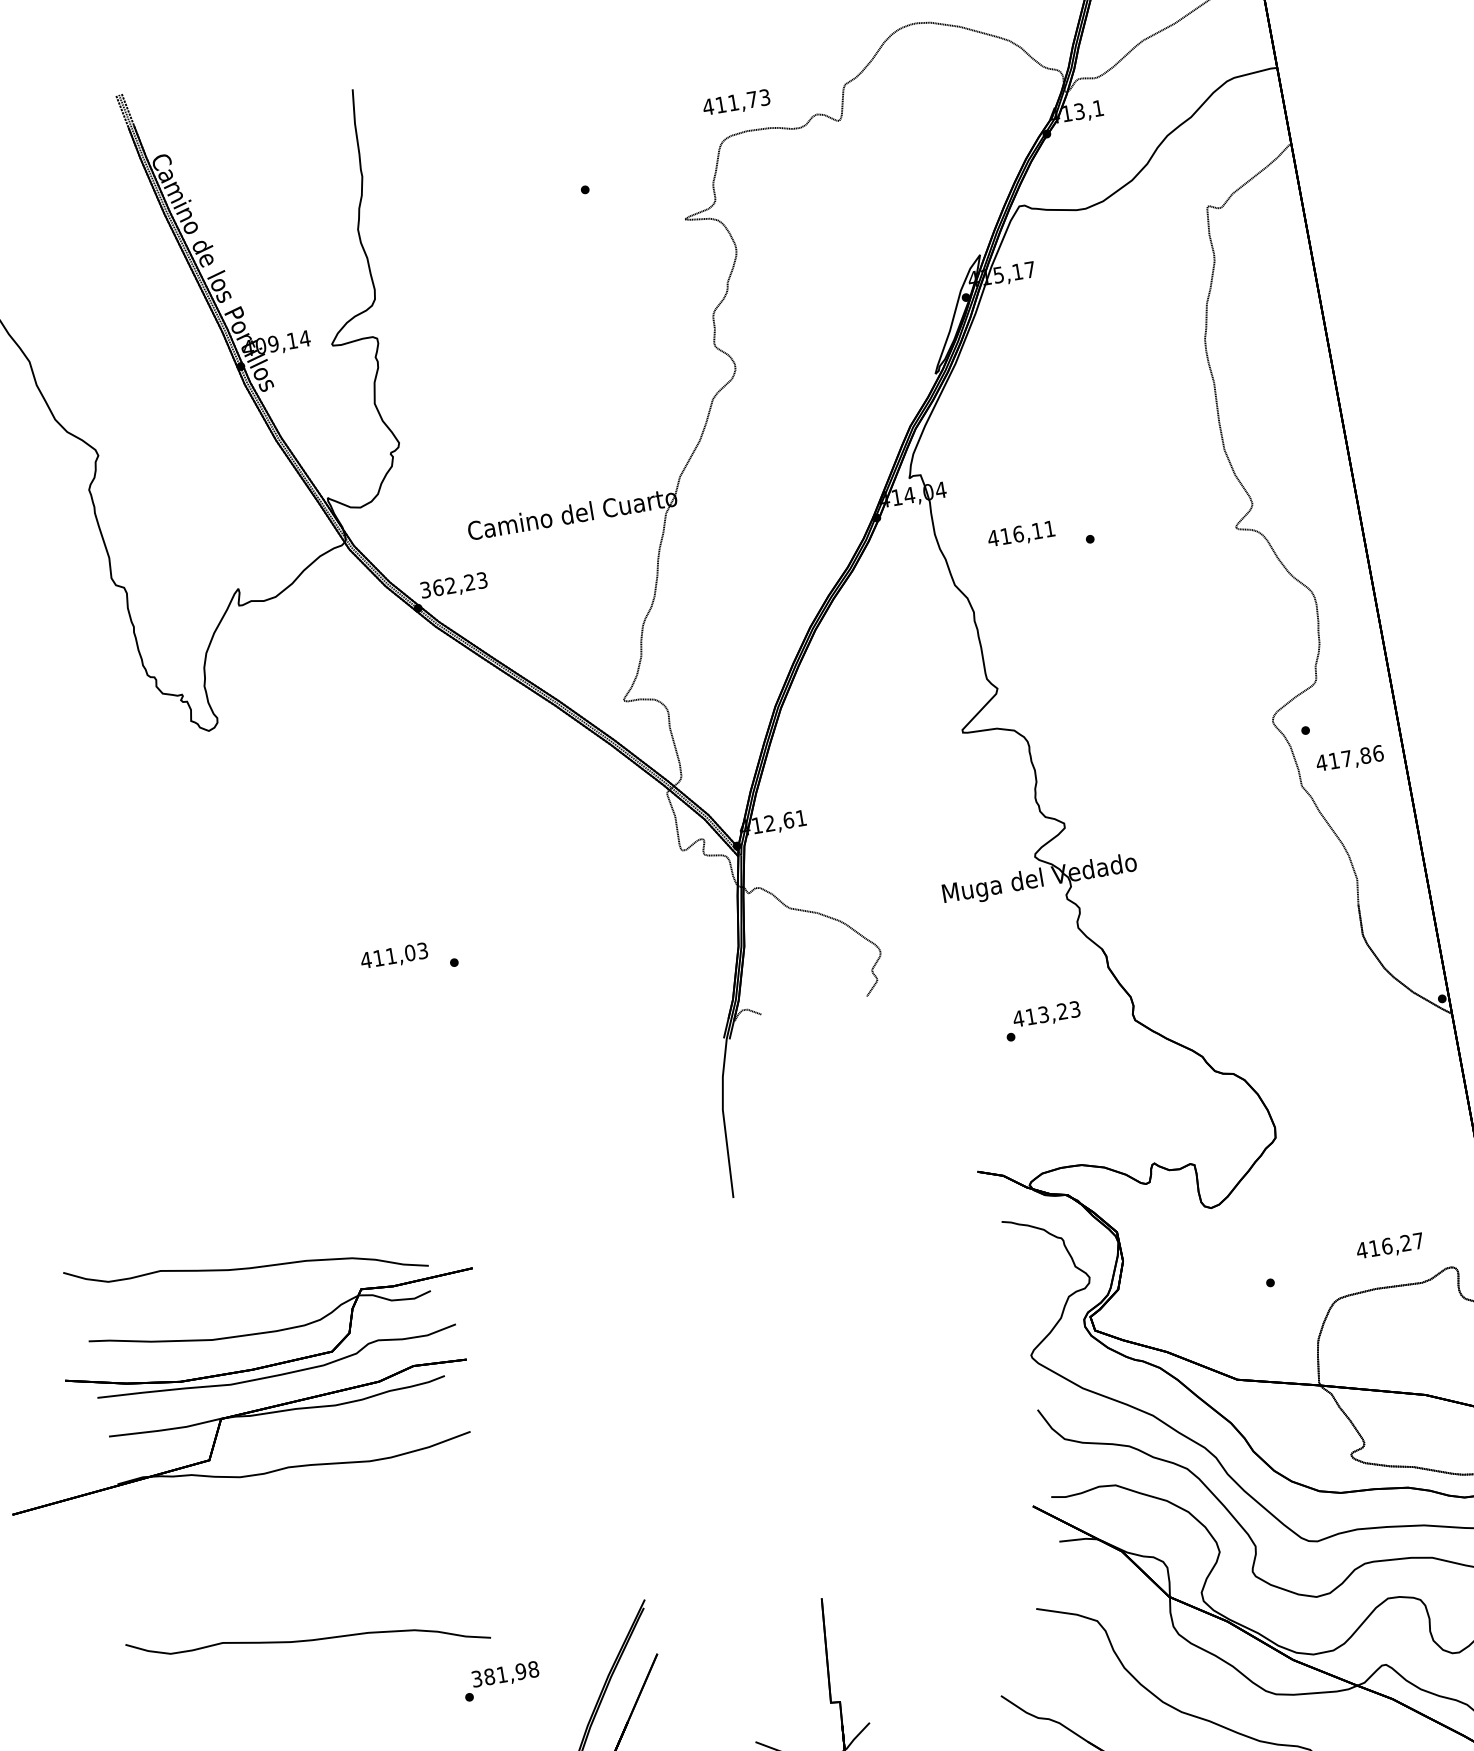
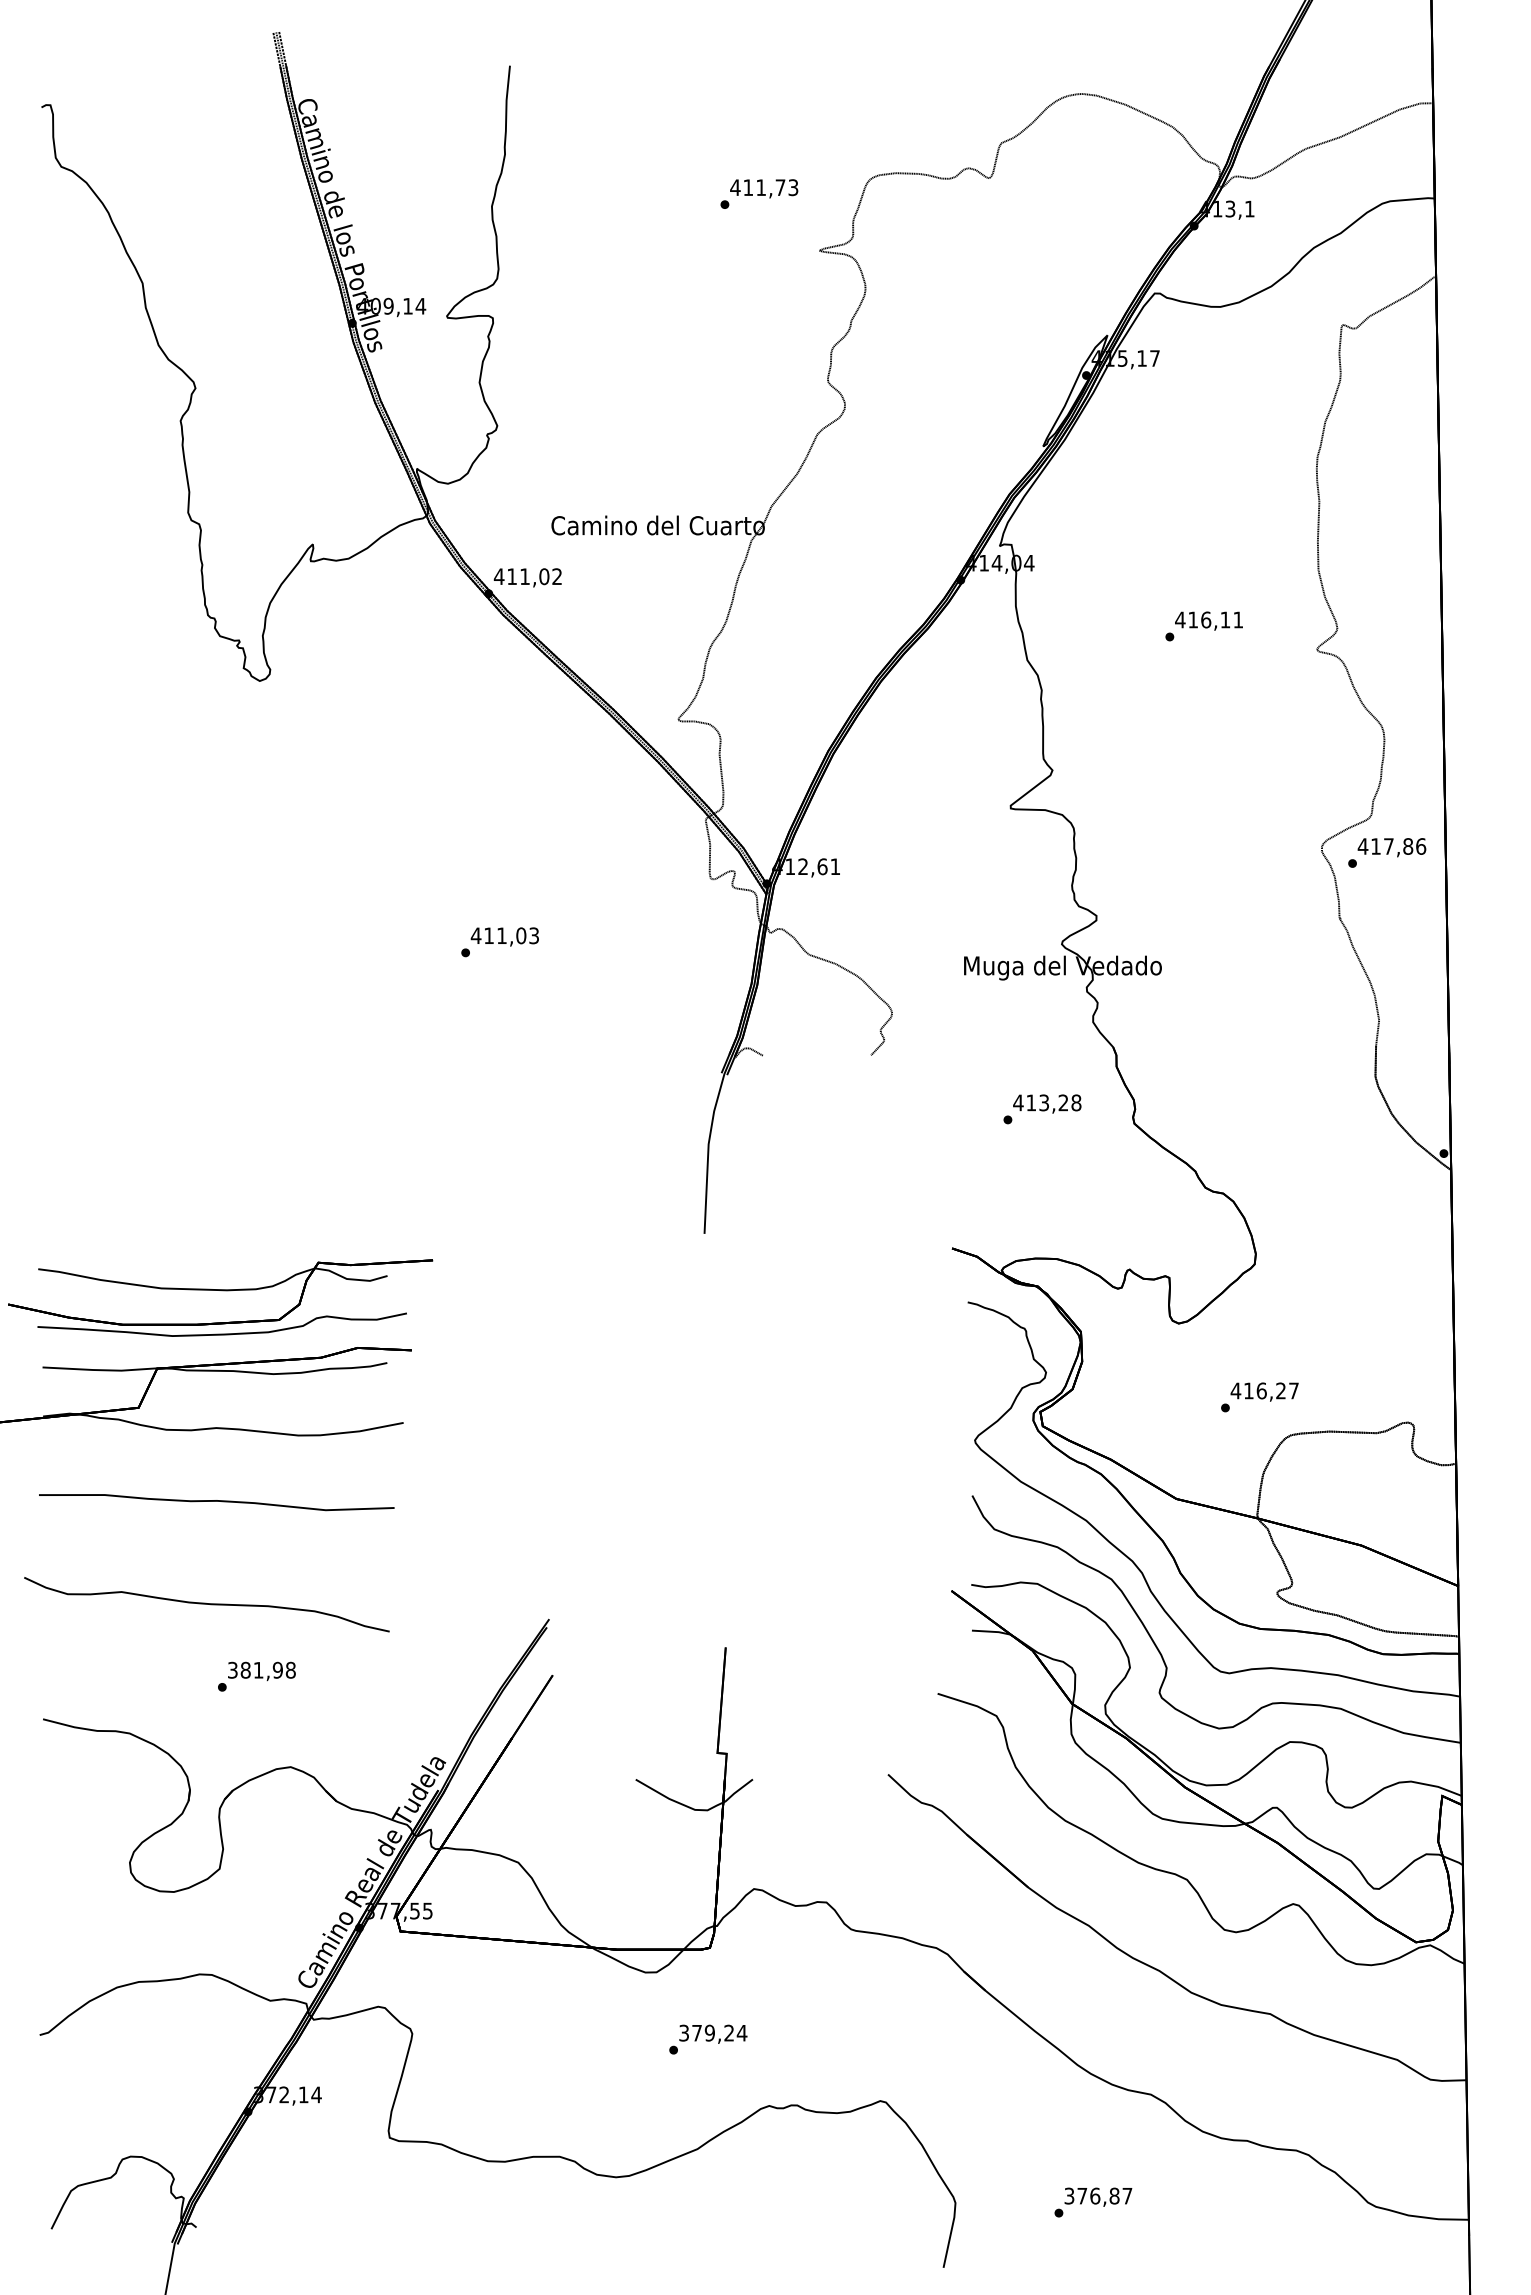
text: (736, 103) -> (764, 188), moved
text: (1020, 534) -> (1208, 620), moved
text: (453, 585) -> (527, 576), 362,23 -> 411,02
text: (1349, 759) -> (1391, 847), moved
text: (393, 956) -> (504, 936), moved
text: (1075, 1008) -> (1076, 1102), 413,23 -> 413,28
text: (1389, 1246) -> (1264, 1391), moved
curve: (245, 1269) -> (206, 1223), removed
curve: (300, 1539) -> (216, 1501), added
text: (501, 1681) -> (256, 1676), moved

